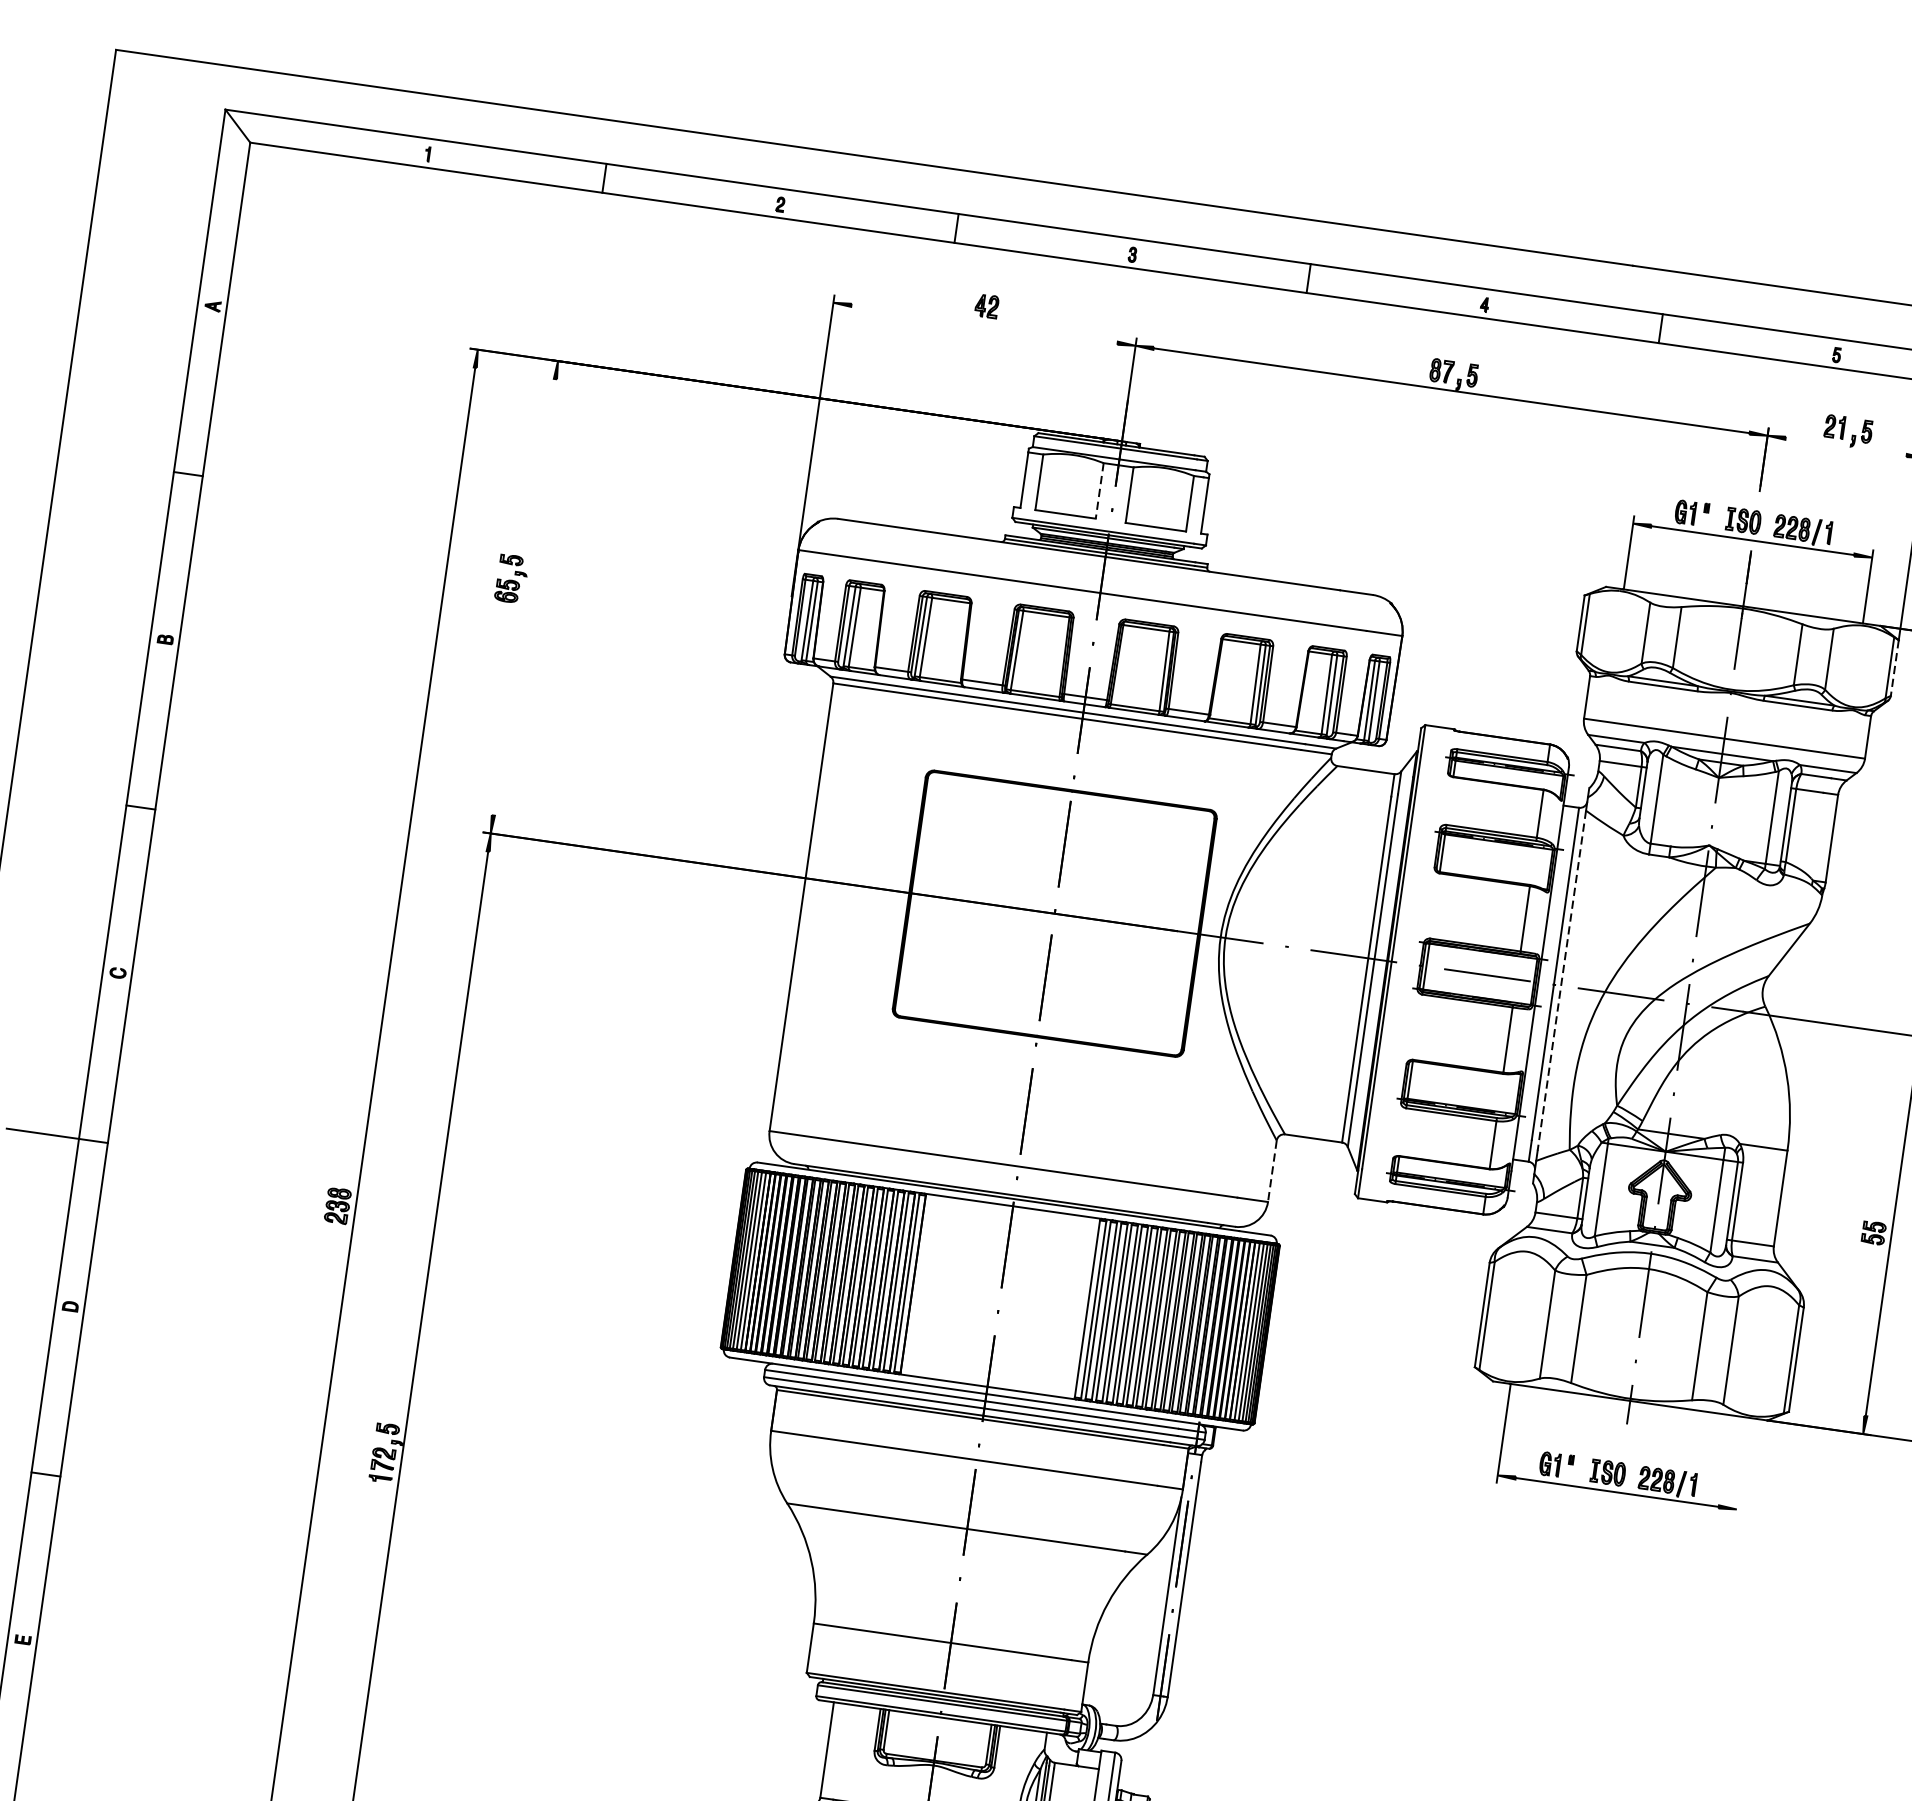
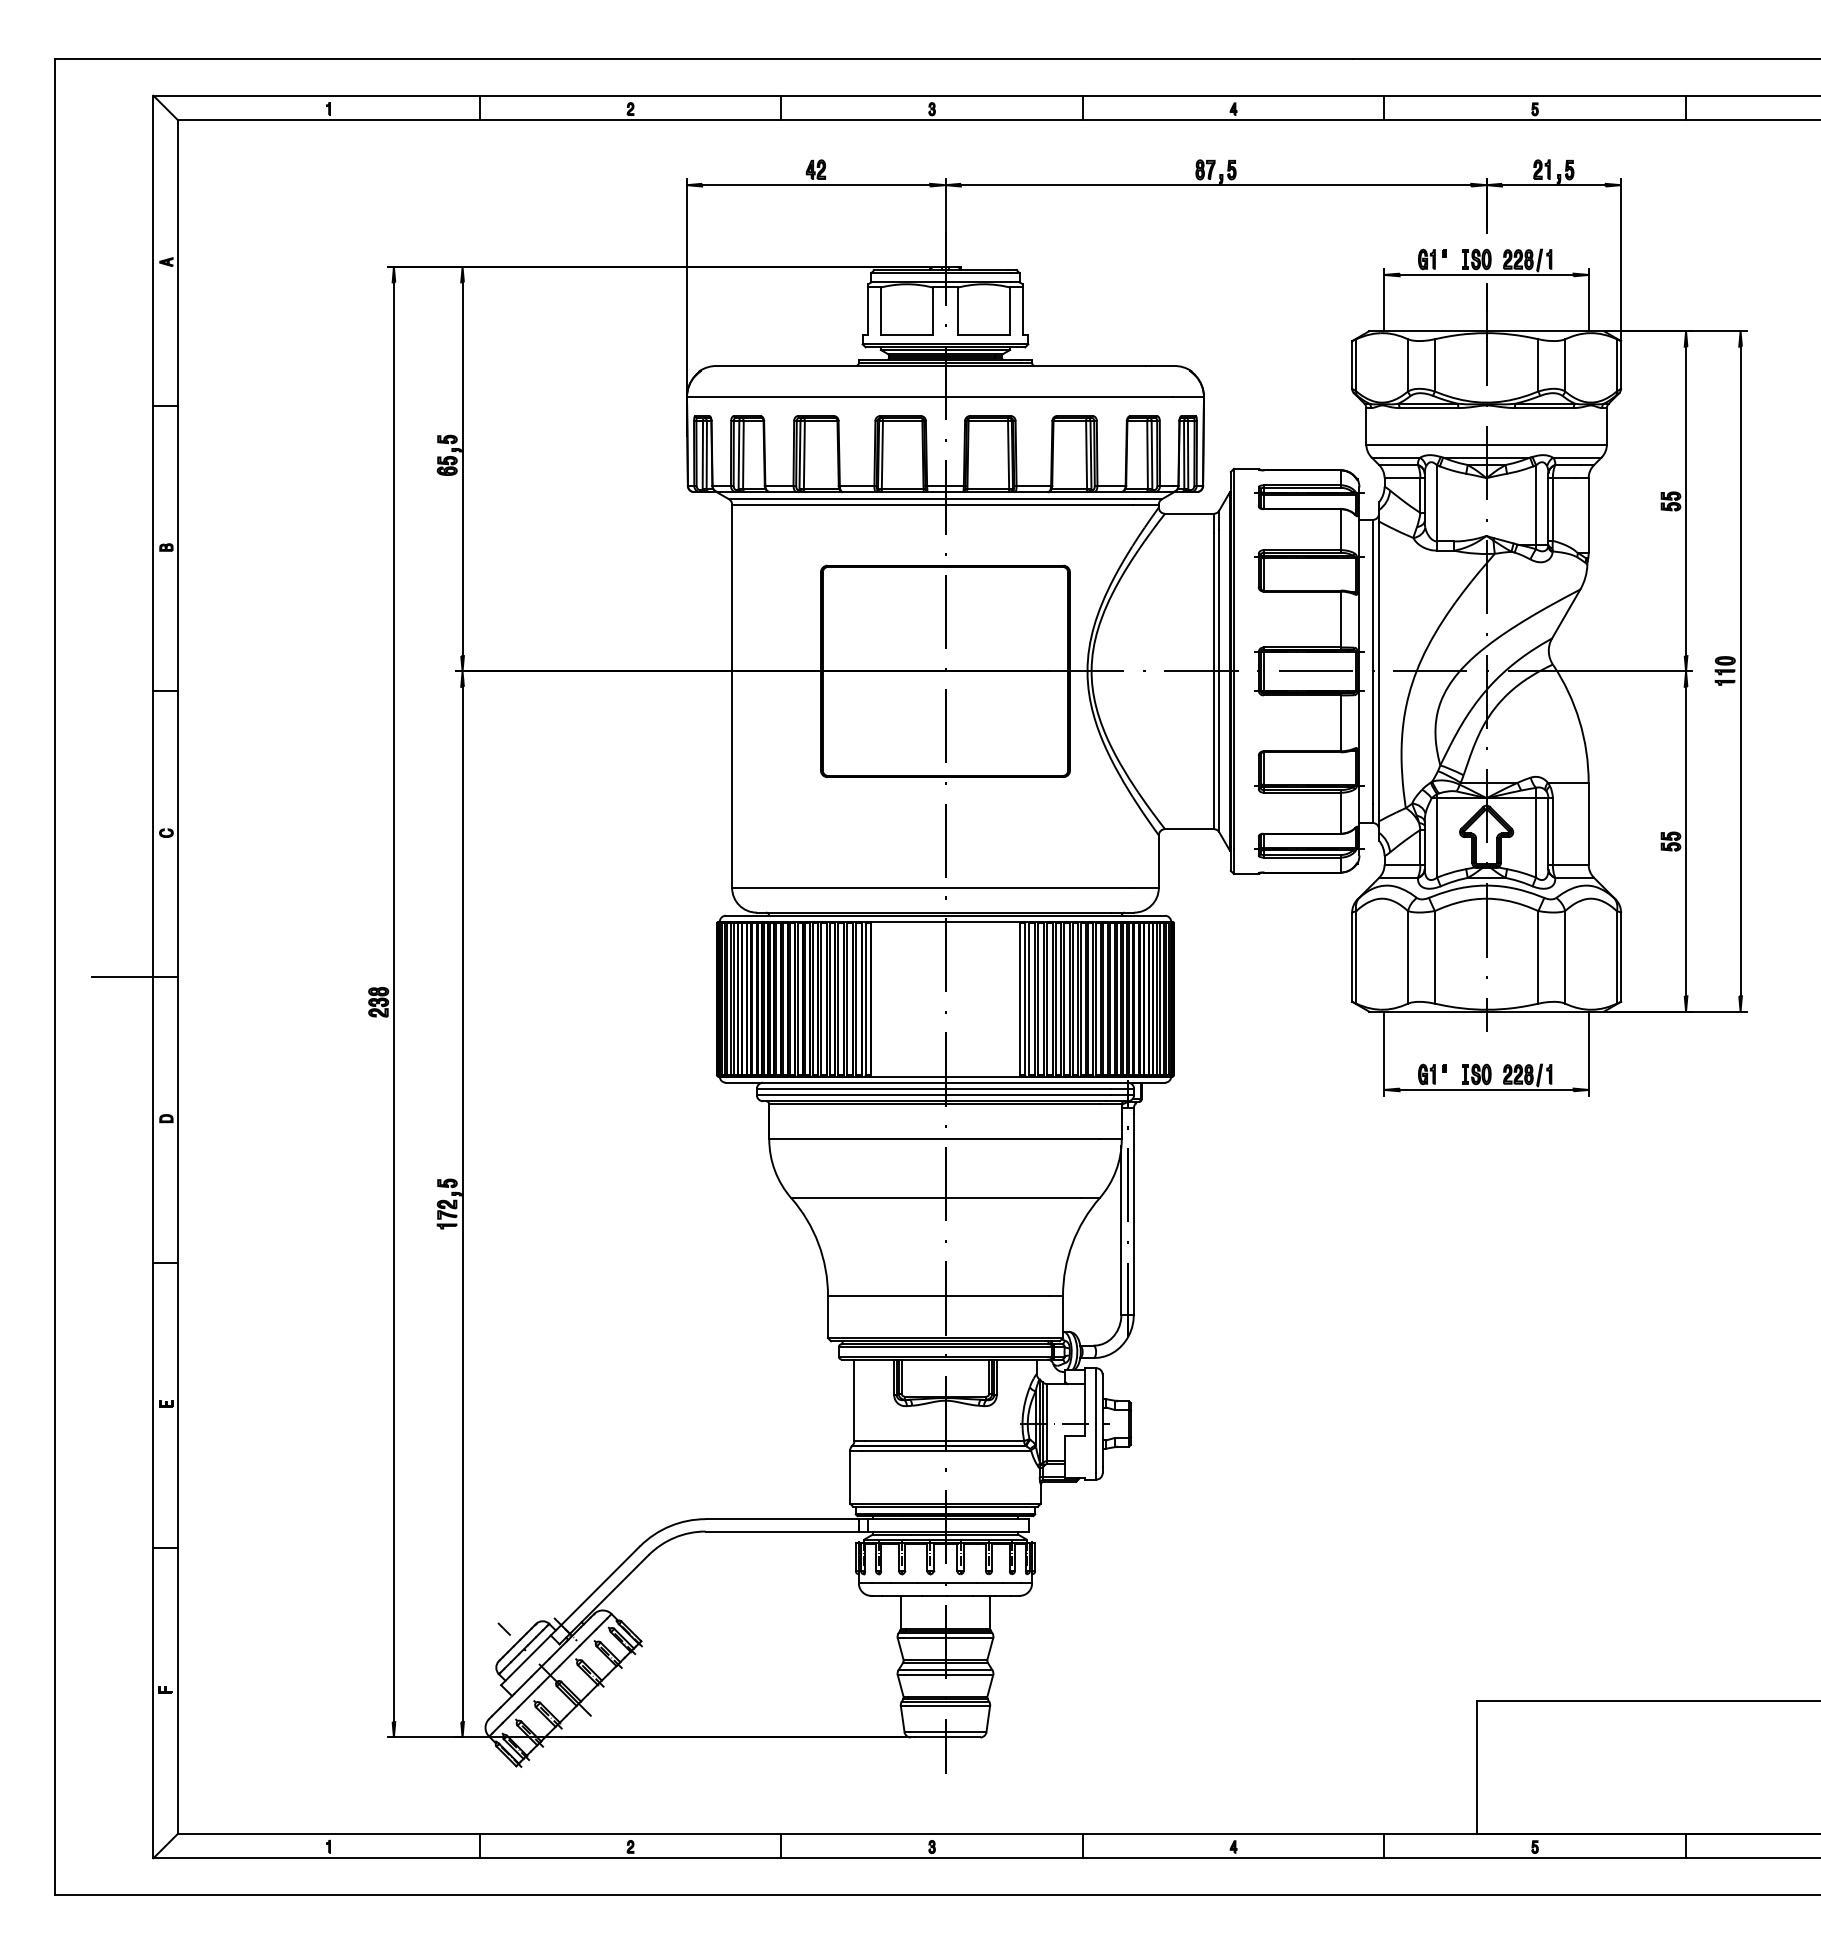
line: (984, 324) -> (816, 185), added
line: (1845, 447) -> (1553, 185), added
line: (1099, 491) -> (932, 311), dashed -> solid
line: (524, 597) -> (462, 469), added
line: (1895, 667) -> (1621, 364), dashed -> solid
line: (1562, 981) -> (1379, 667), dashed -> solid
line: (1271, 1172) -> (1158, 862), dashed -> solid
line: (1742, 1466) -> (1588, 1053), added

